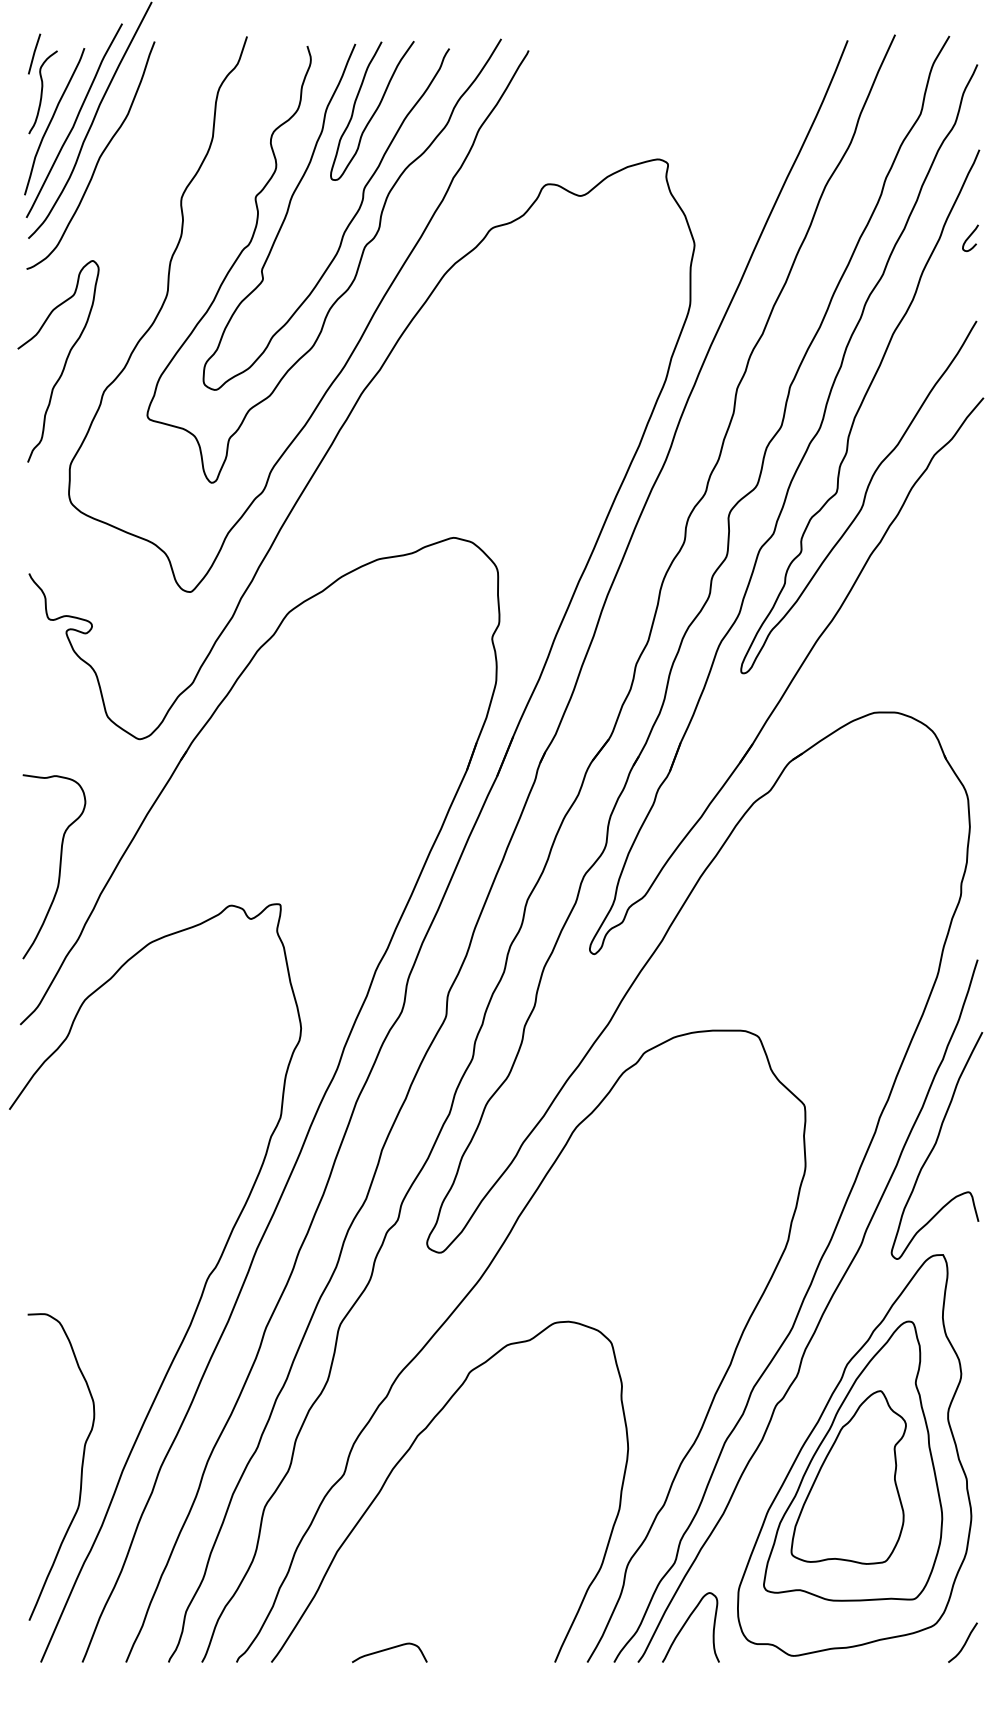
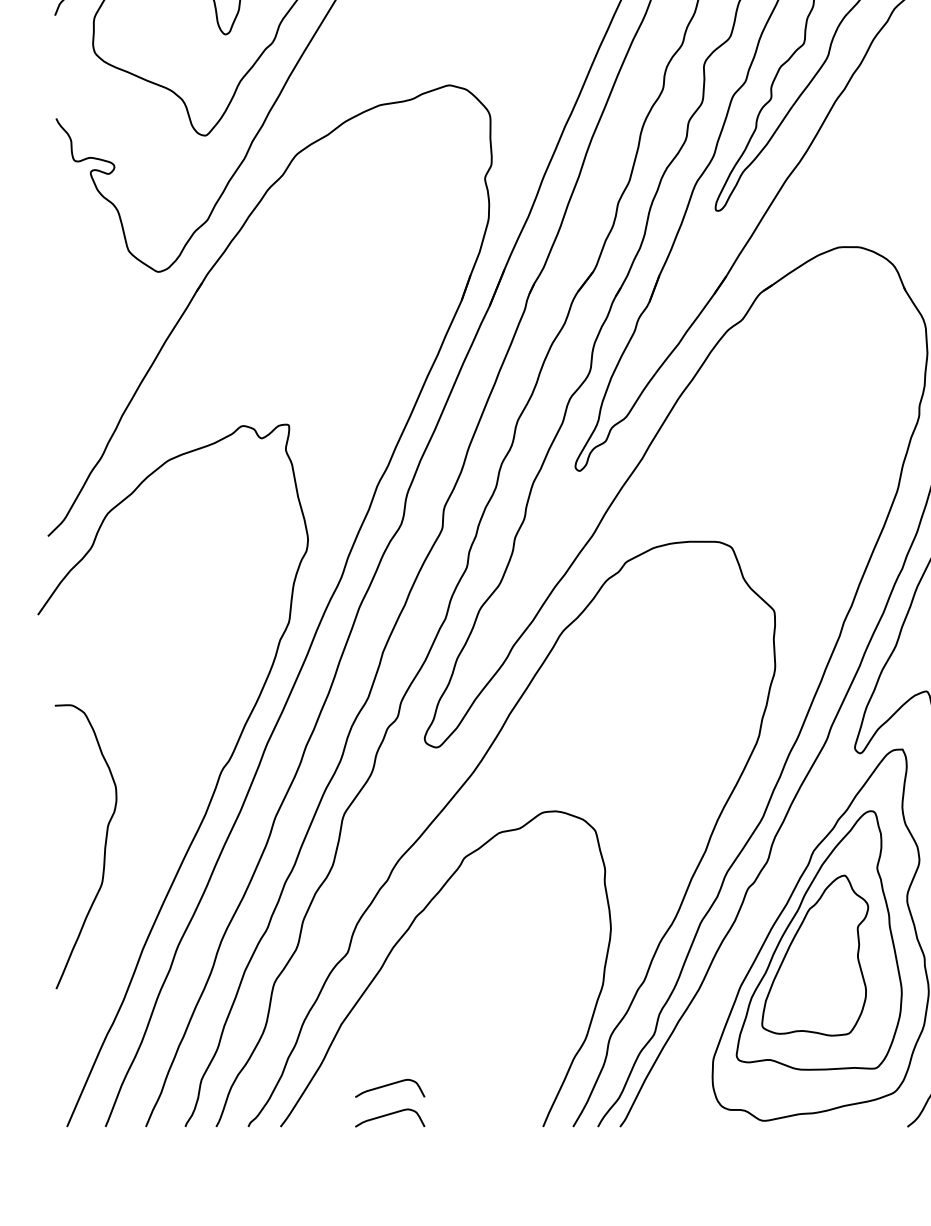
curve: (59, 866) -> (84, 389), removed
curve: (81, 1466) -> (104, 846), moved
curve: (387, 1618) -> (388, 1086), added
curve: (686, 1623) -> (664, 1090), removed

